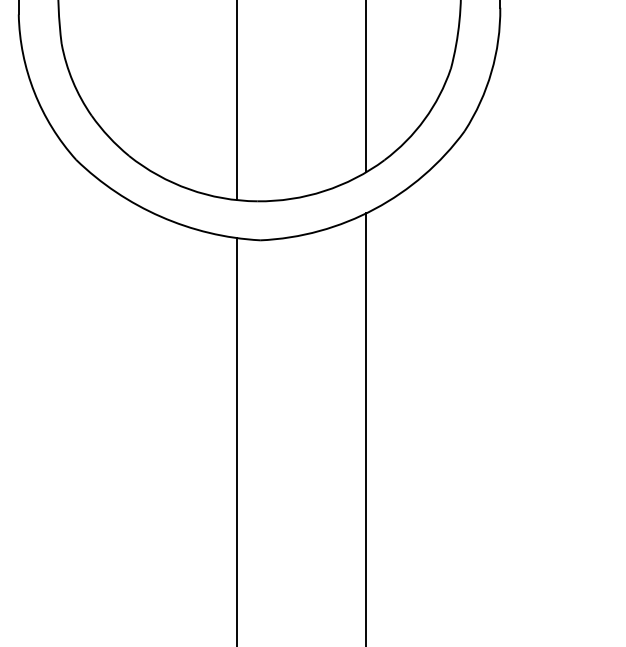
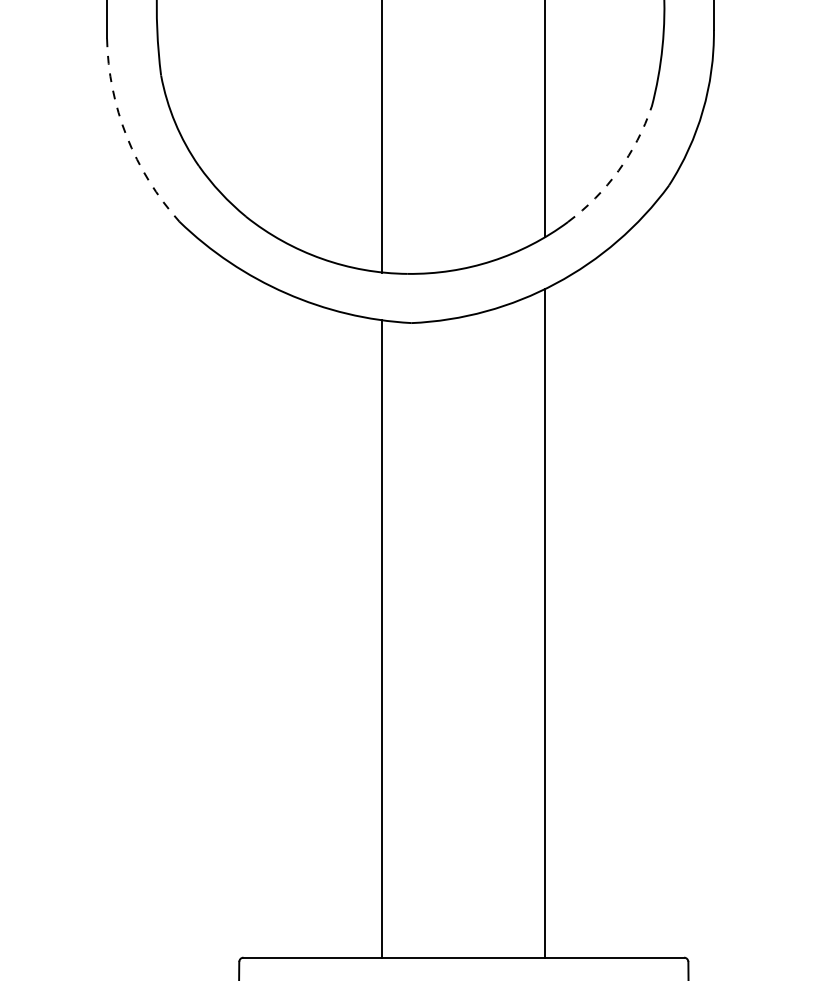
arc: (34, 92) -> (126, 136), solid -> dashed
arc: (424, 119) -> (618, 170), solid -> dashed

